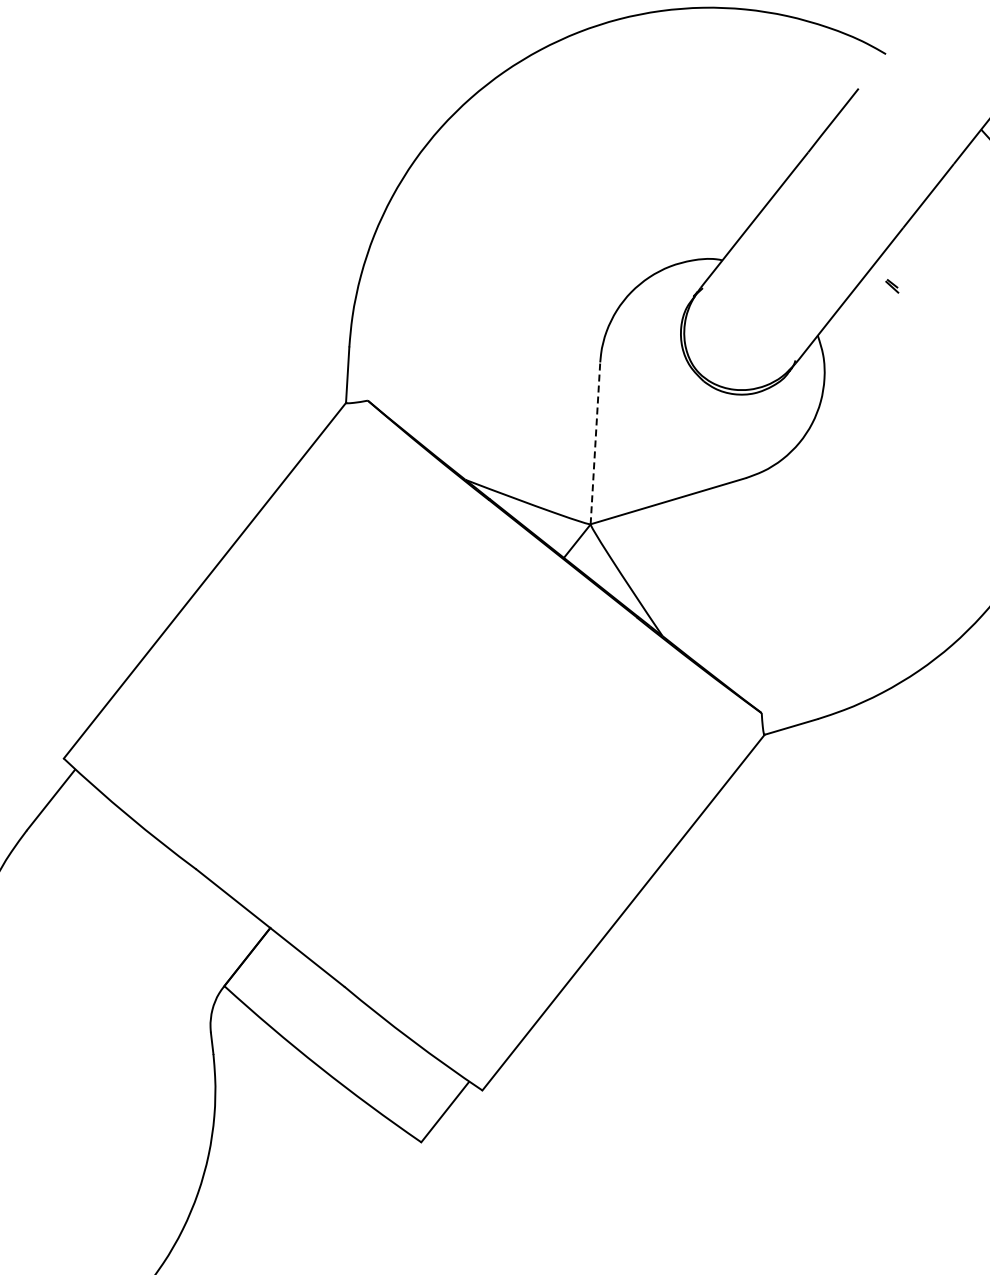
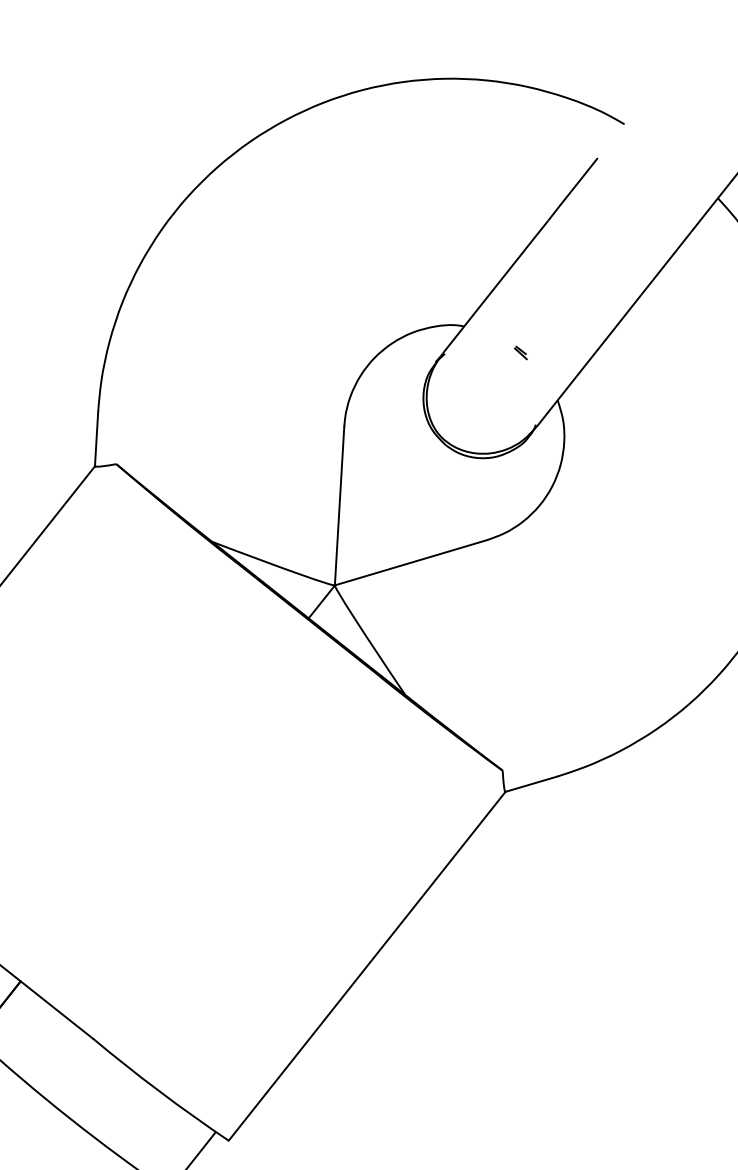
part: (892, 286) -> (521, 353), moved
line: (595, 442) -> (339, 505), dashed -> solid

